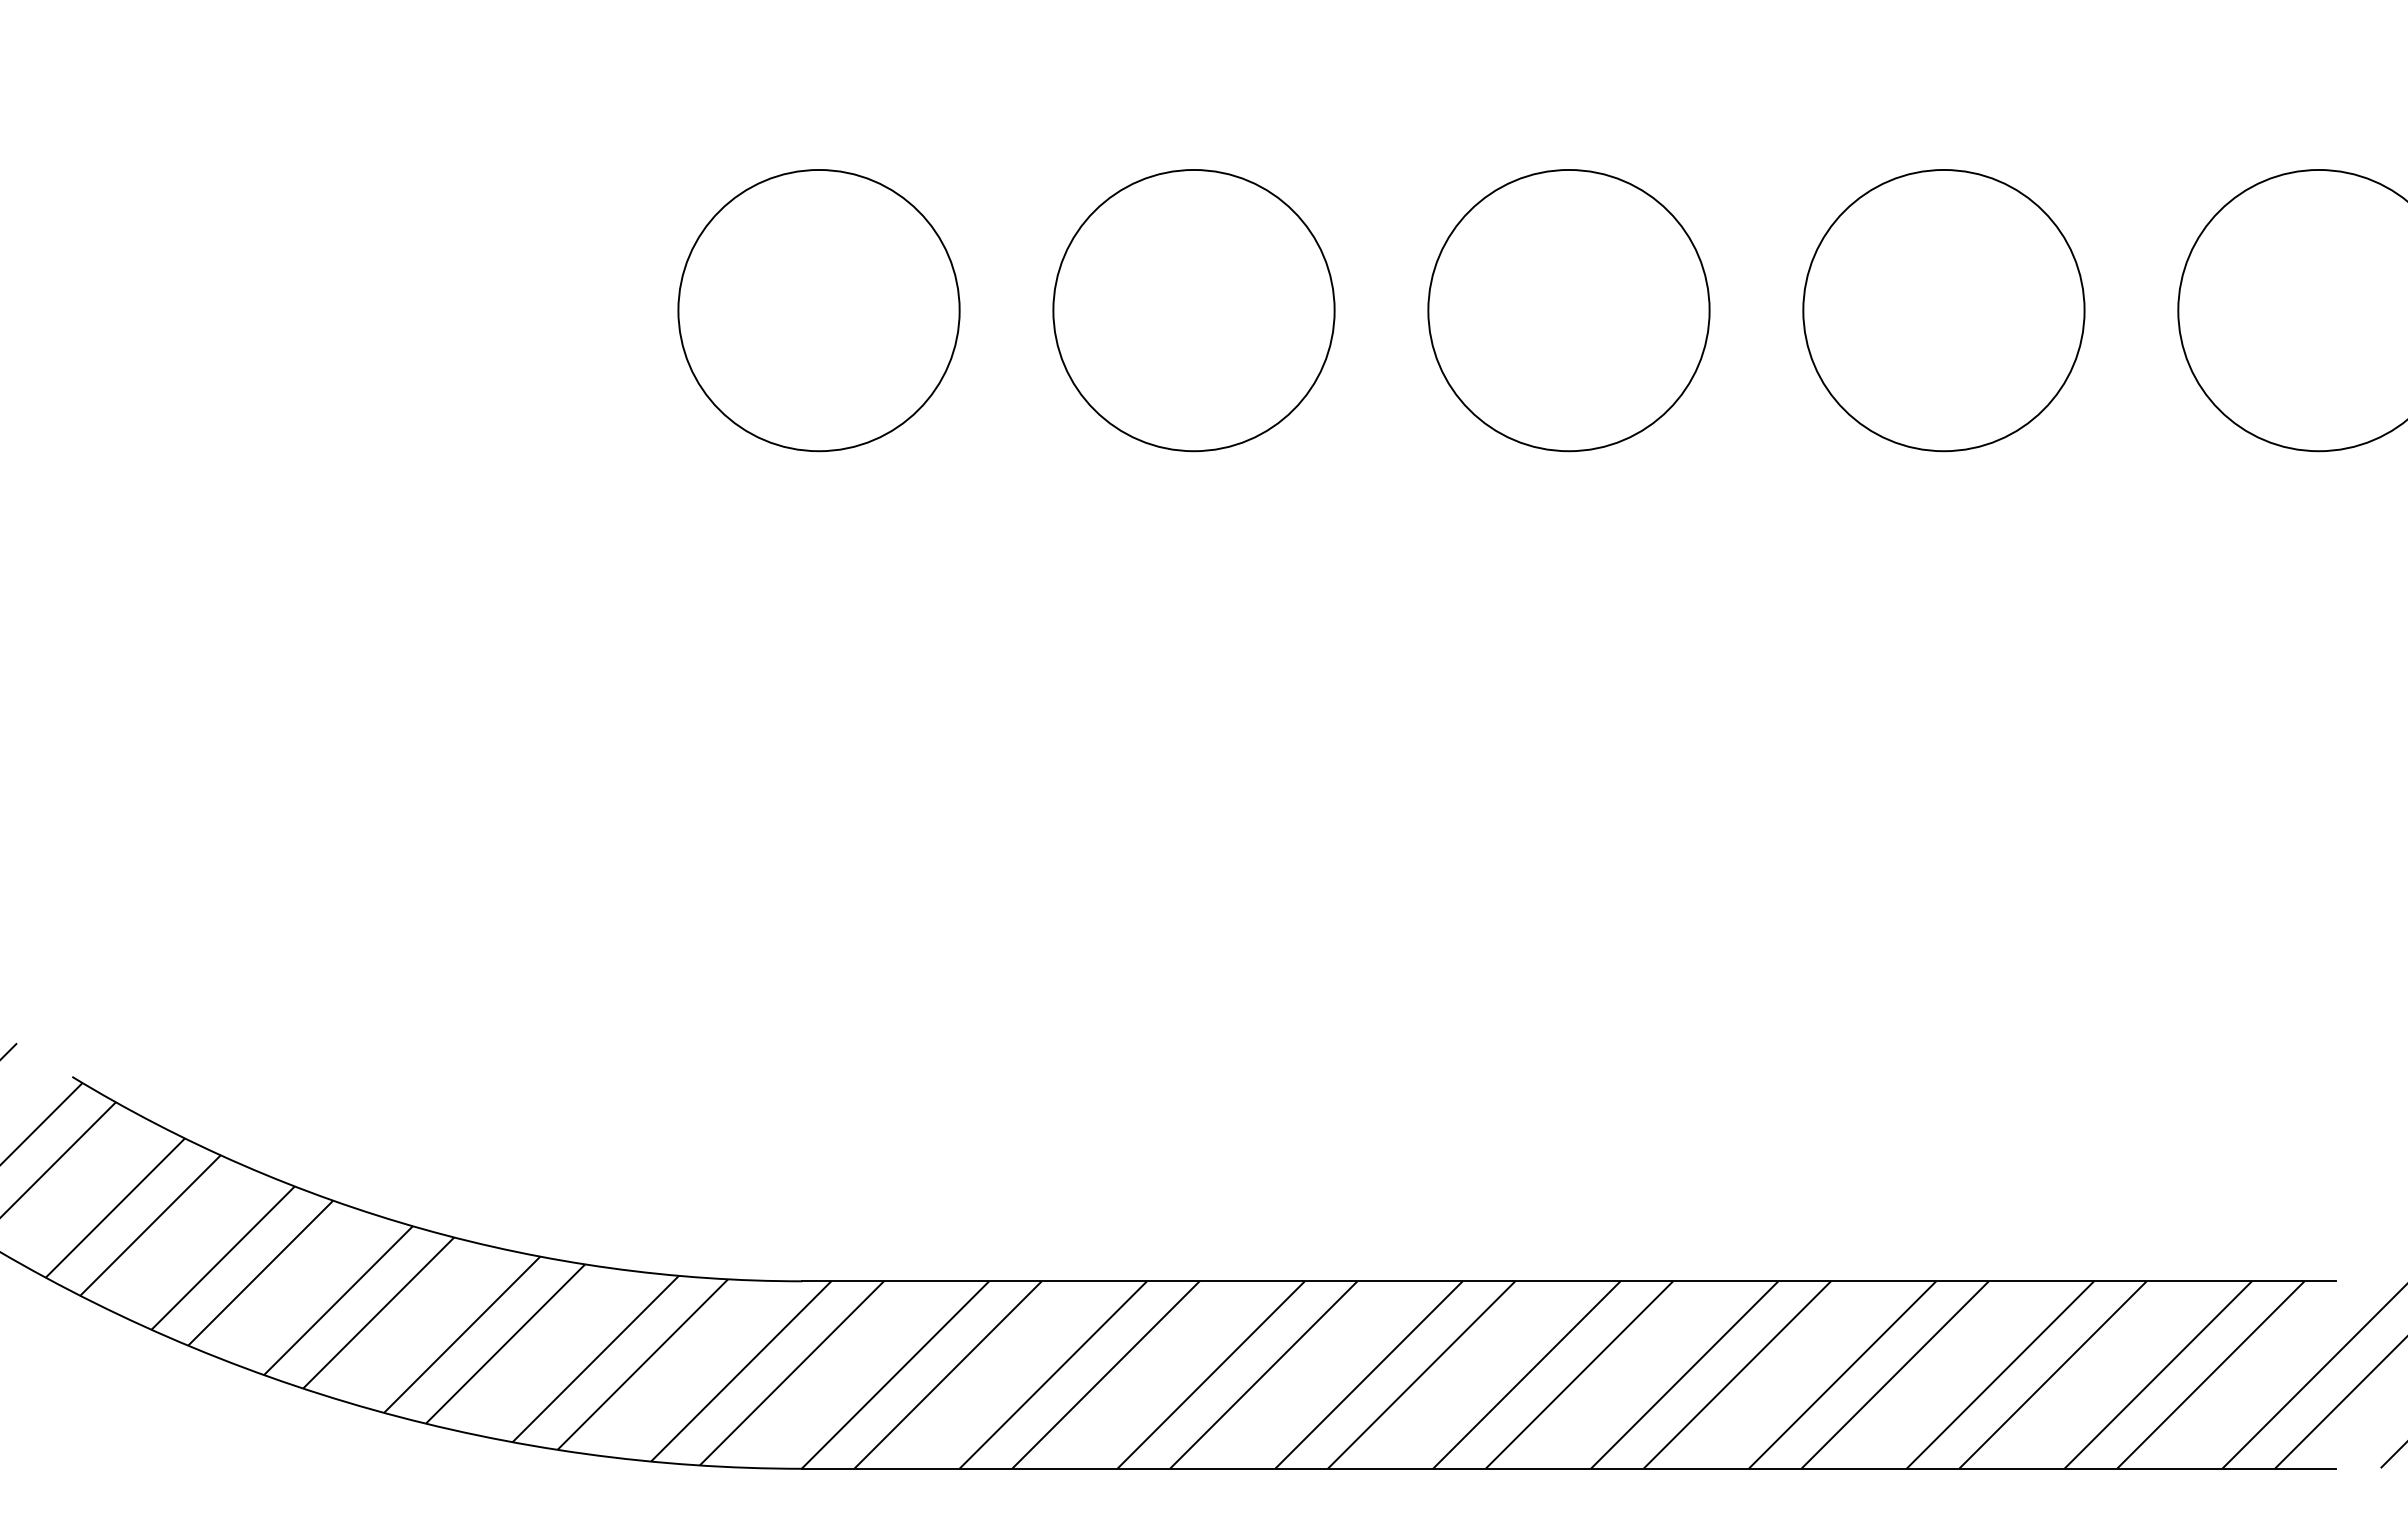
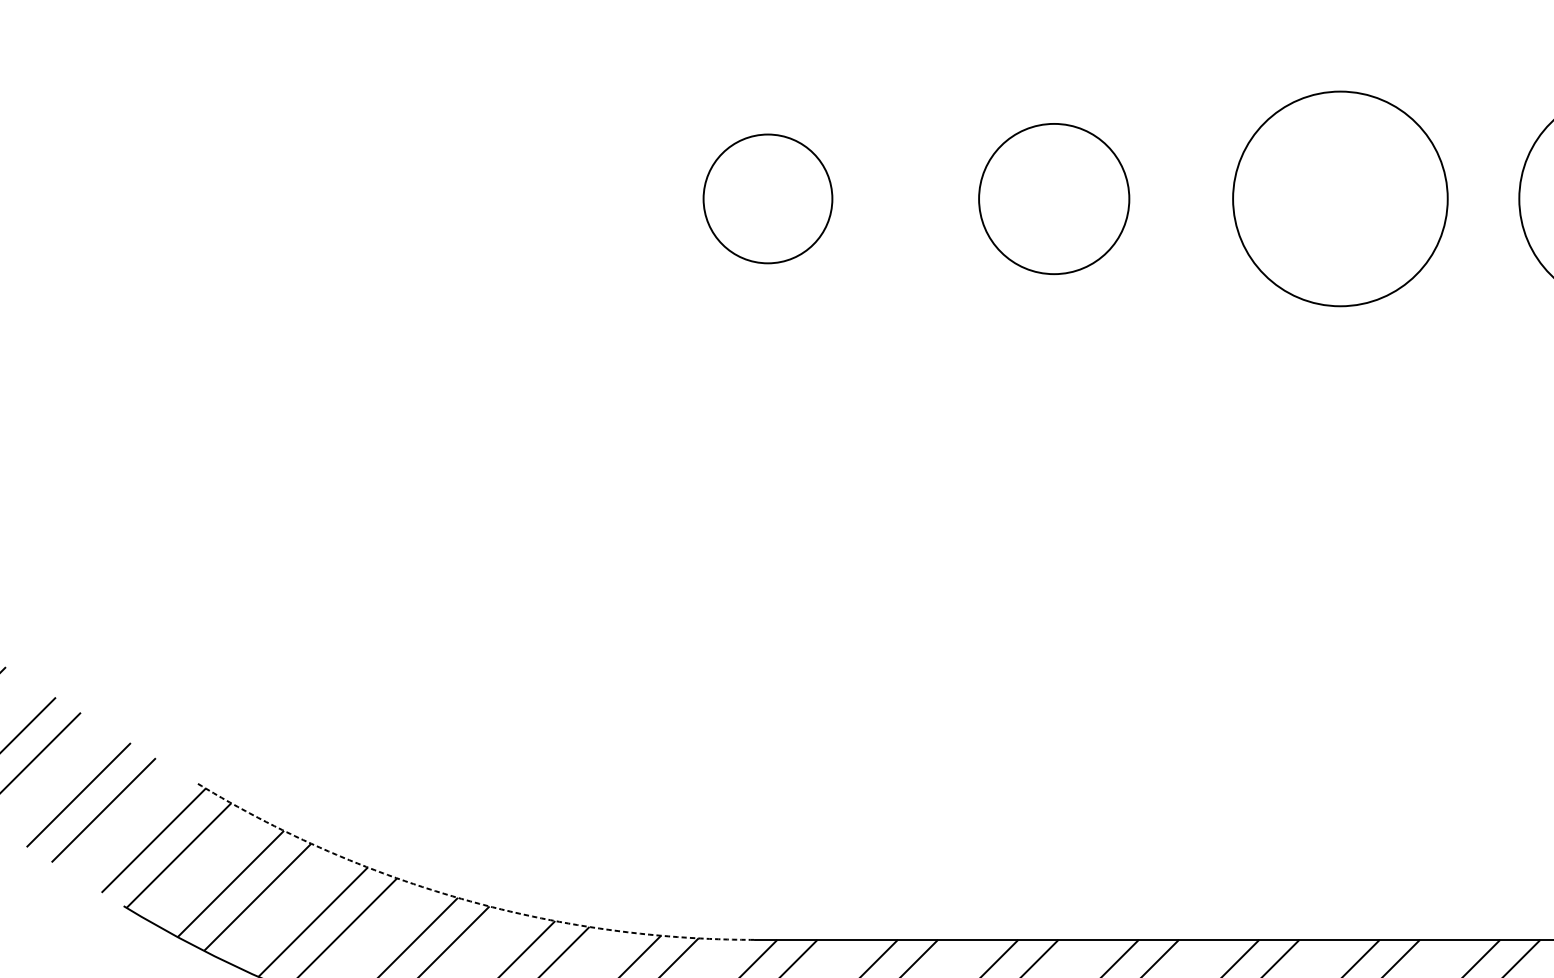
circle: (818, 310) -> (767, 198), size x0.6
circle: (1193, 310) -> (1053, 198), size x0.7
arc: (423, 1229) -> (466, 900), solid -> dashed

